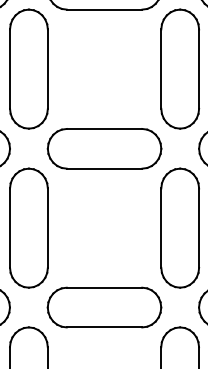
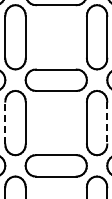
line: (10, 227) -> (5, 122), solid -> dashed
line: (199, 229) -> (107, 123), solid -> dashed

